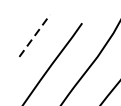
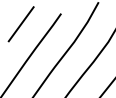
line: (35, 34) -> (21, 23), dashed -> solid

